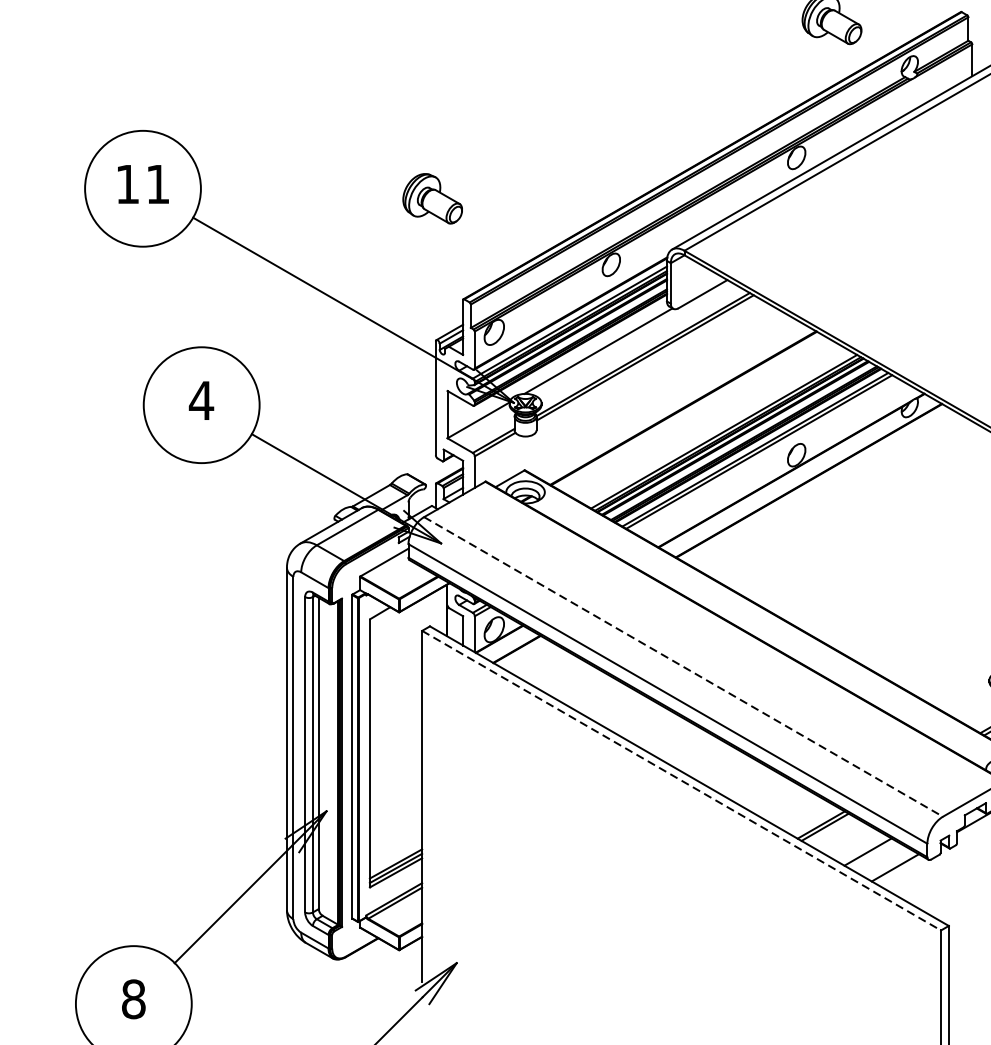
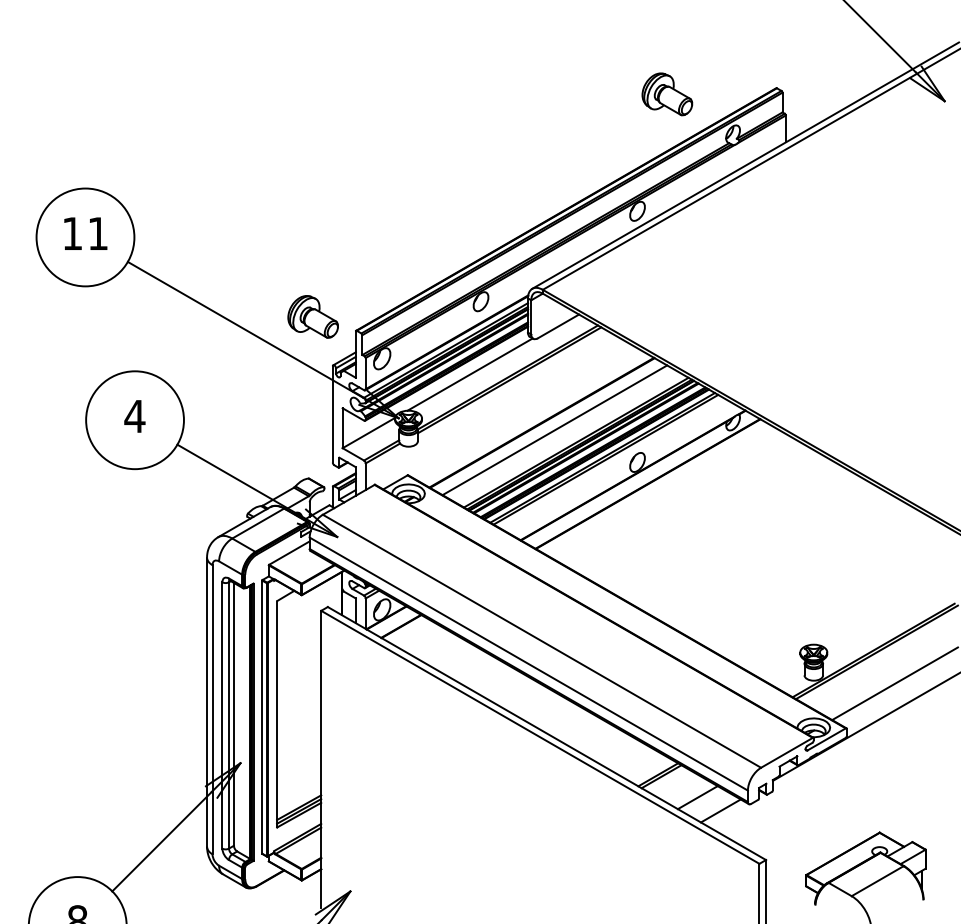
part: (431, 198) -> (312, 316), moved
line: (698, 417) -> (554, 430), added
line: (684, 667) -> (542, 641), dashed -> solid
line: (681, 780) -> (540, 737), dashed -> solid

